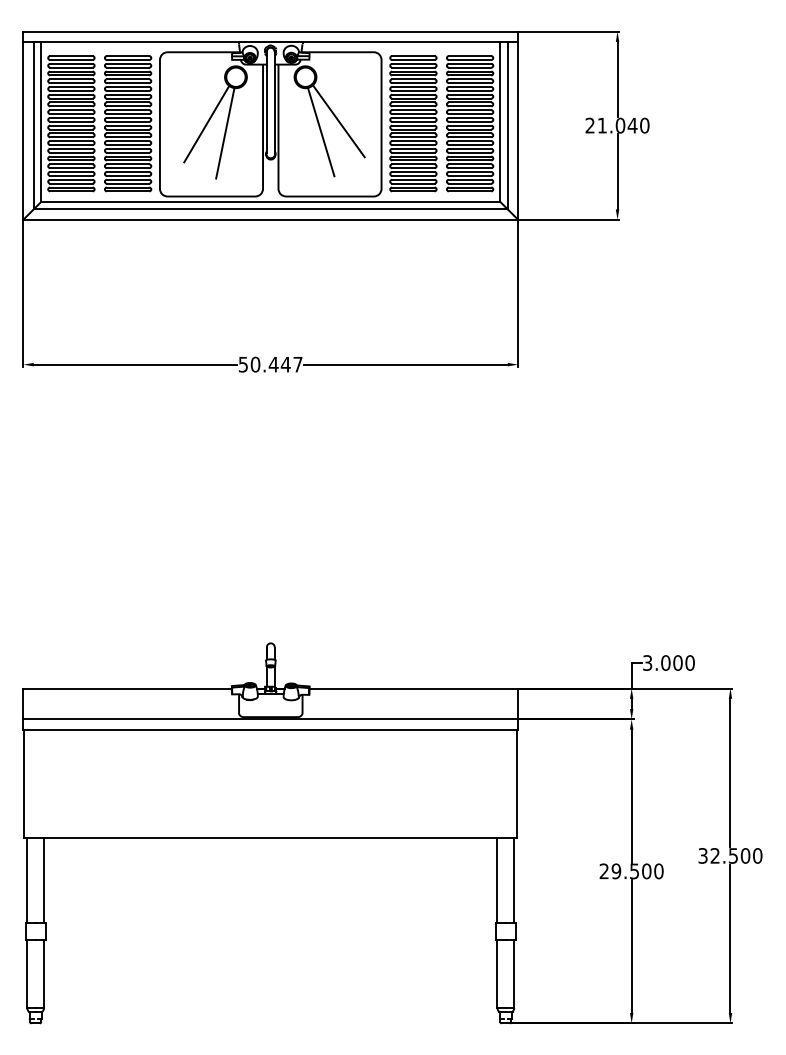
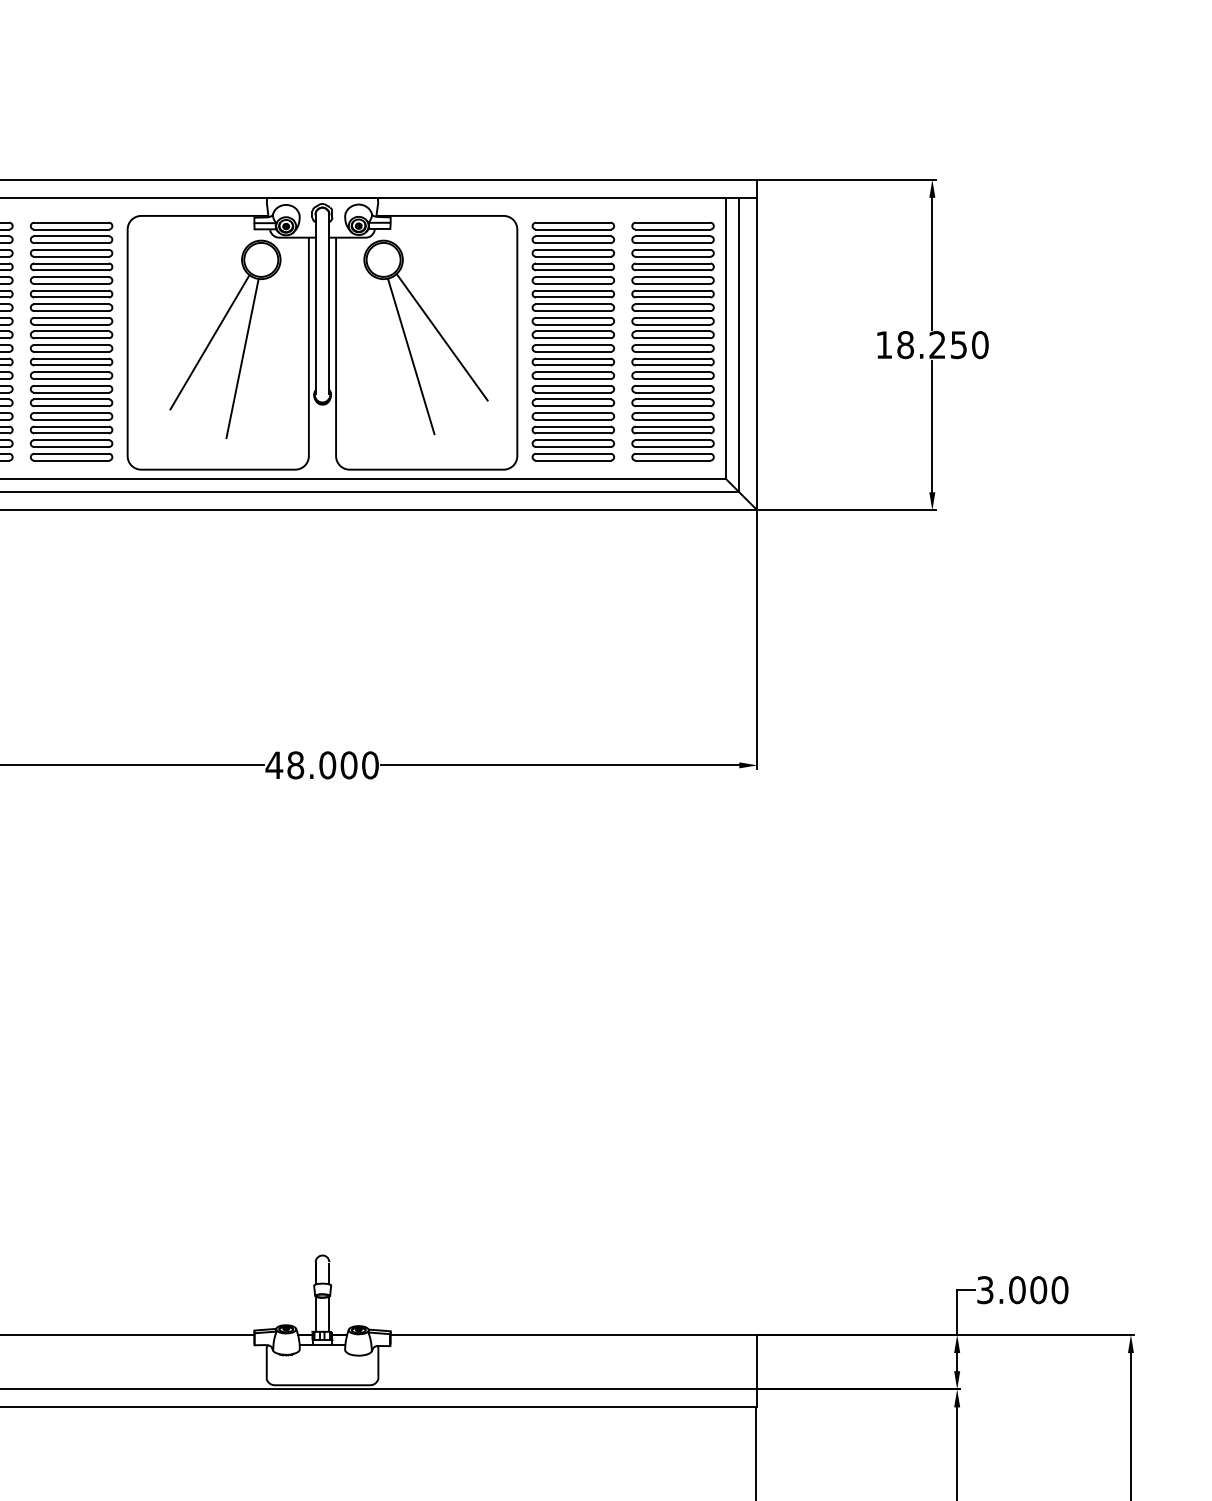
text: (611, 125) -> (921, 344), 21.040 -> 18.250
text: (270, 364) -> (322, 765), 50.447 -> 48.000

